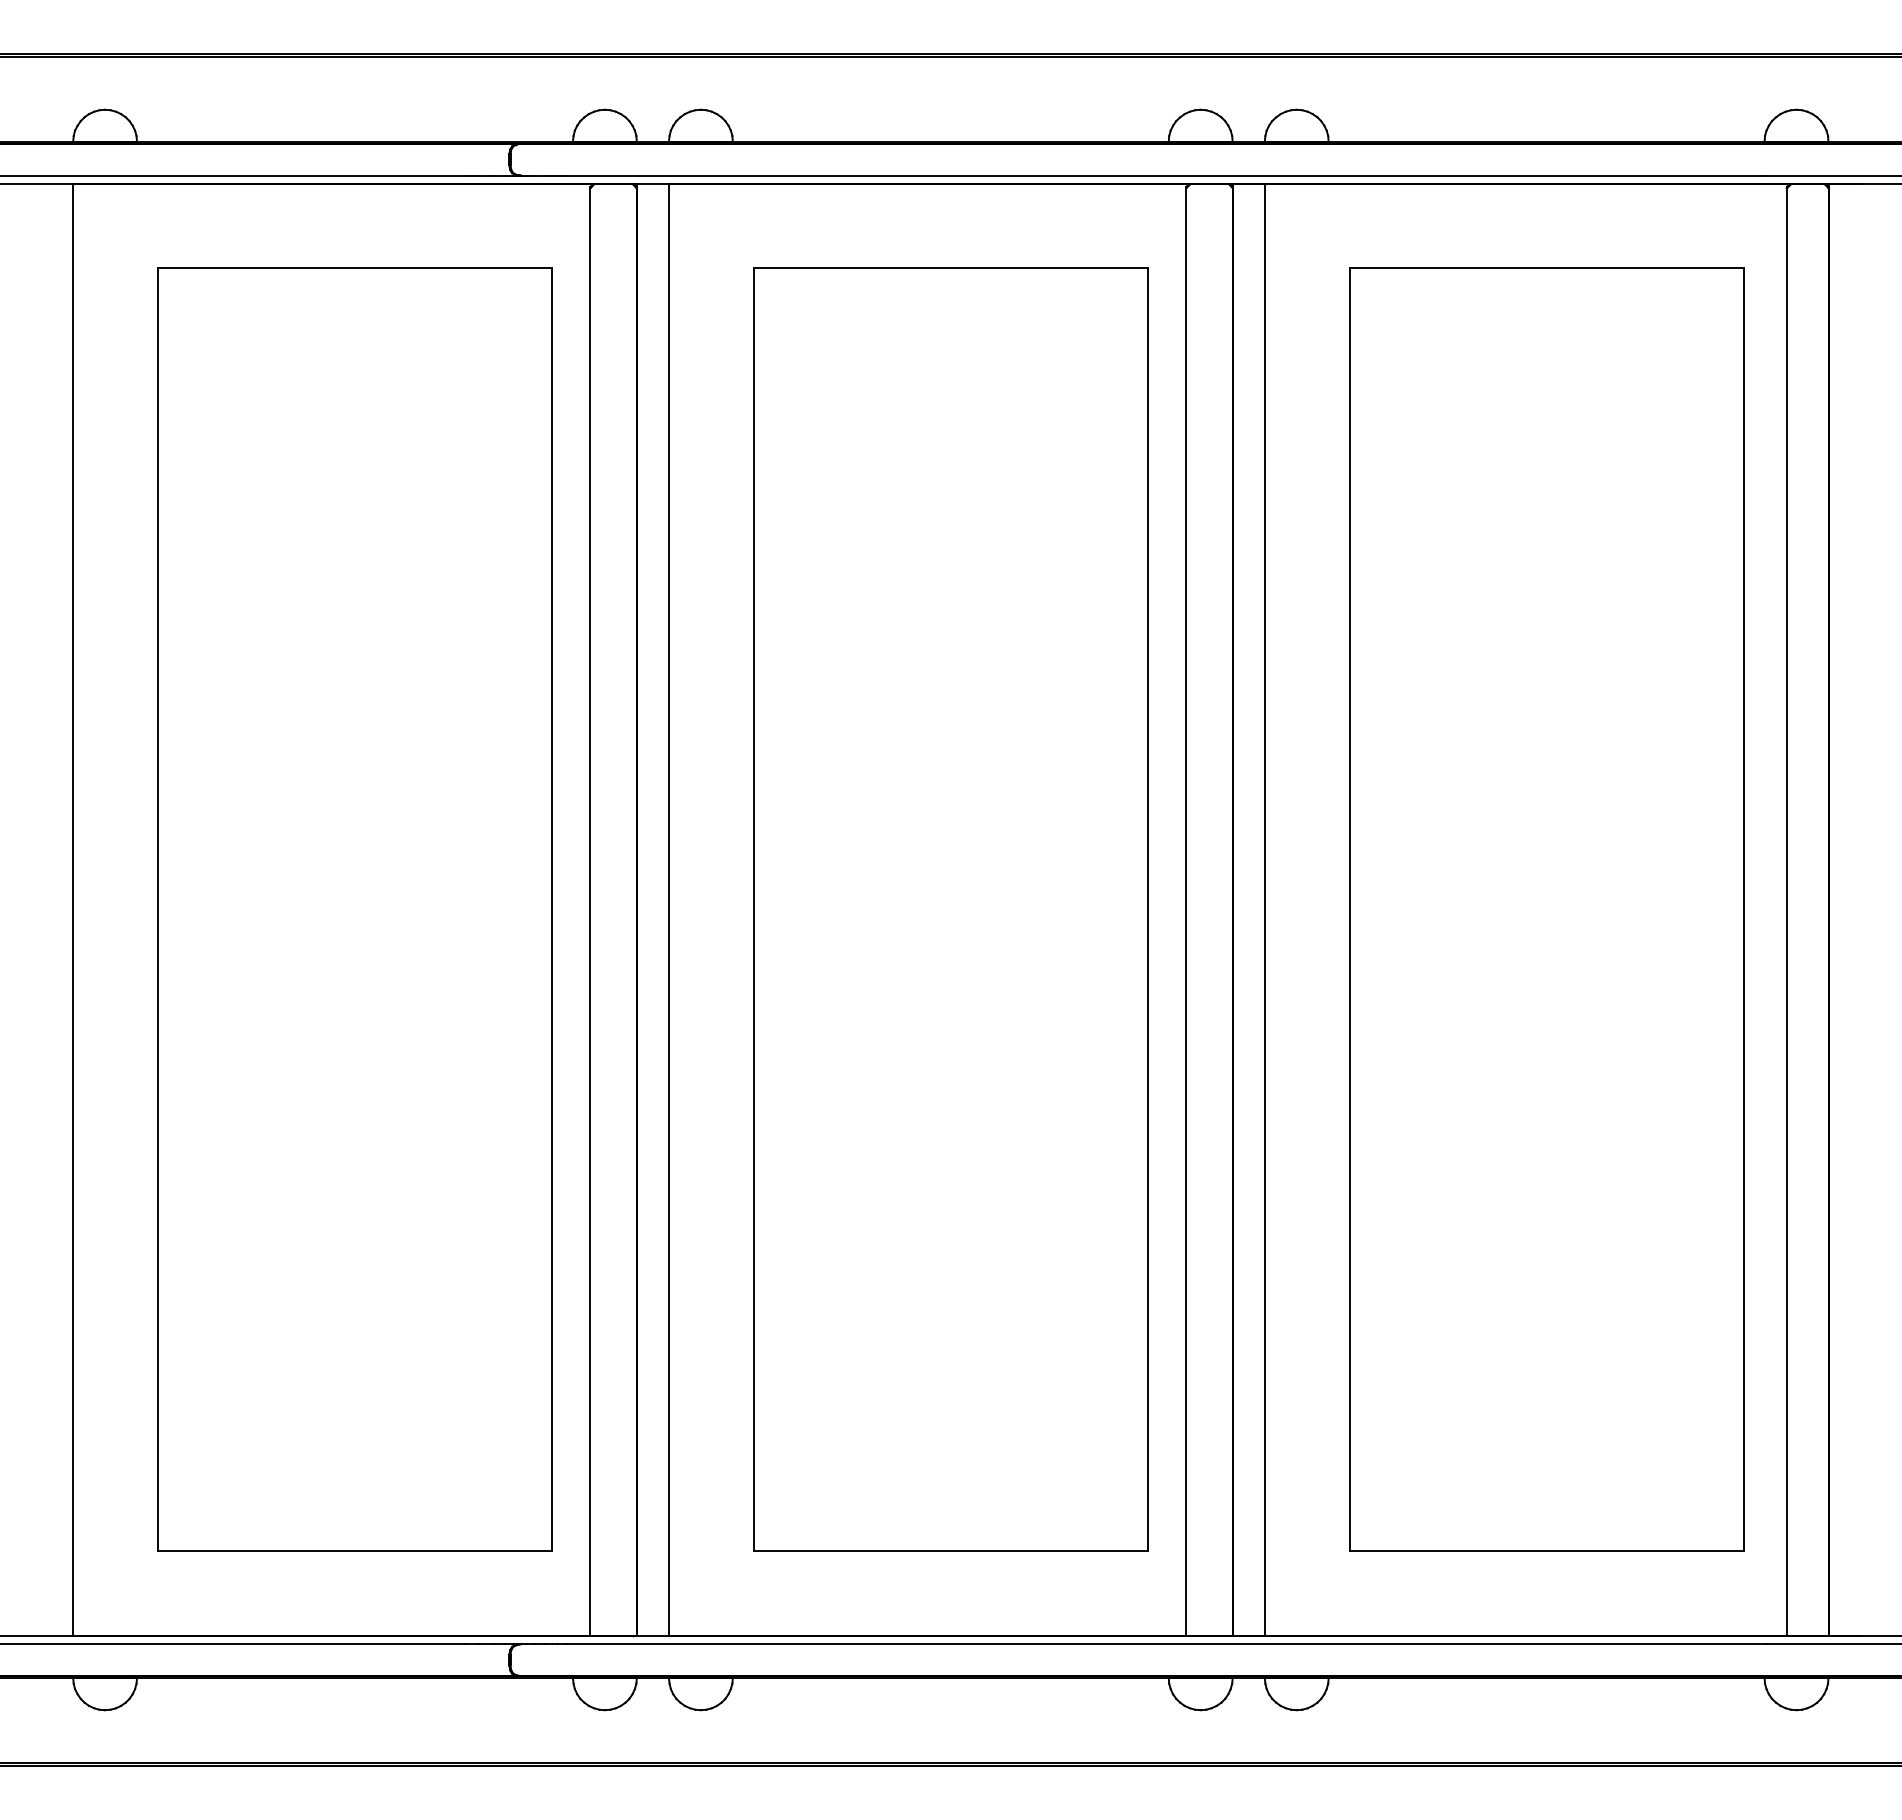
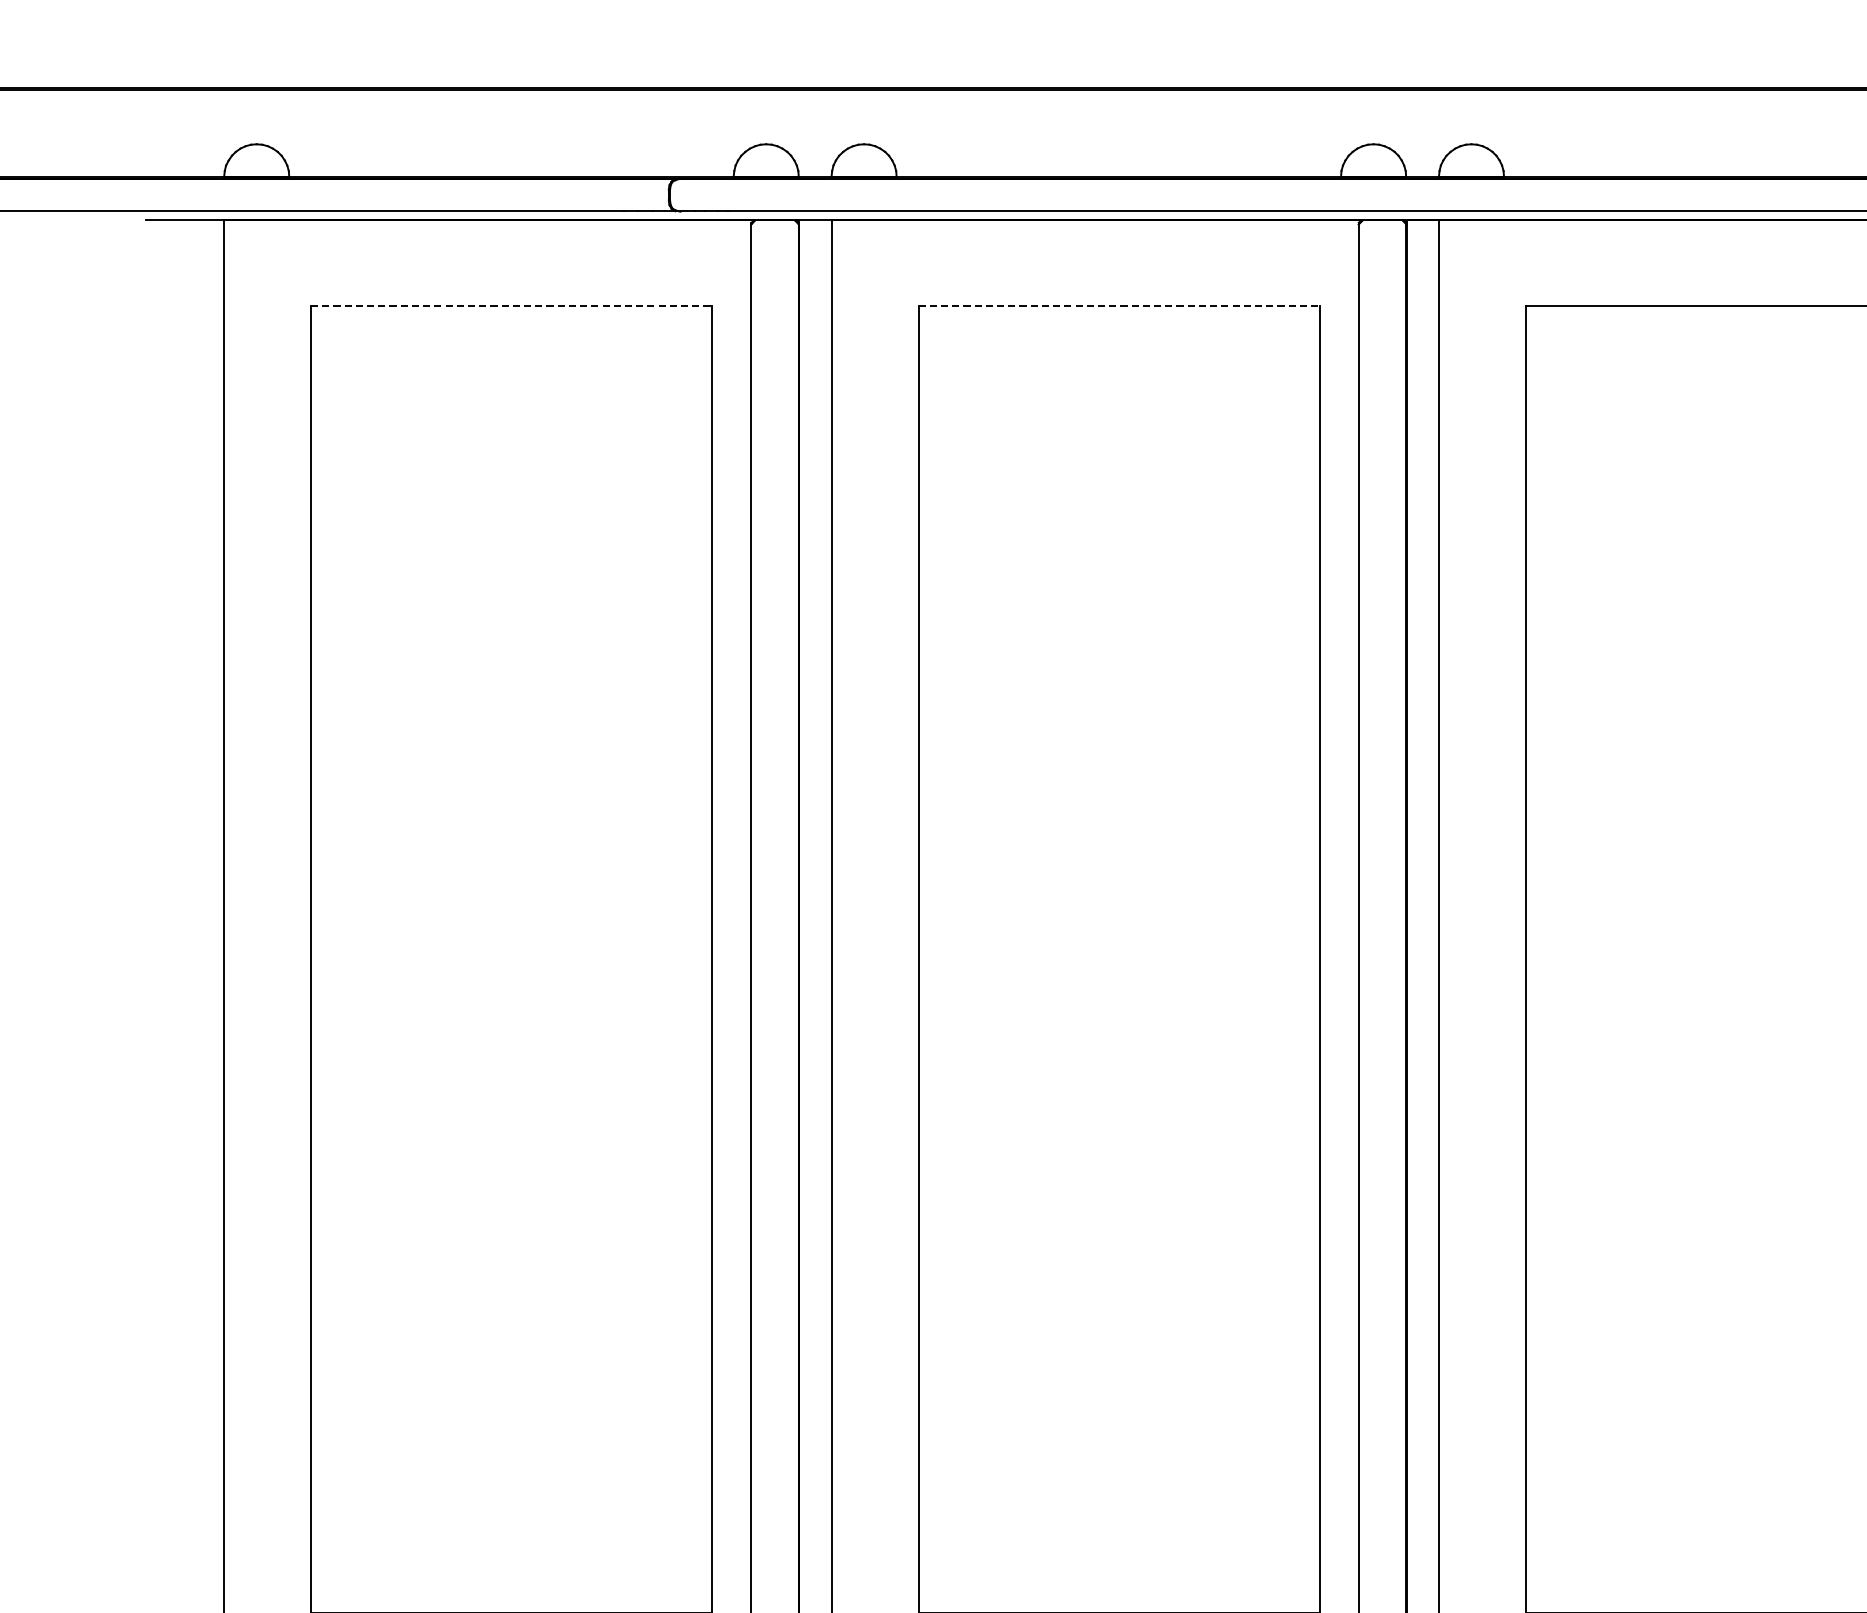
line: (355, 268) -> (511, 306), solid -> dashed
line: (951, 268) -> (1119, 306), solid -> dashed

